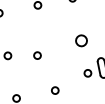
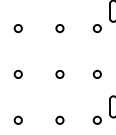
circle: (80, 41) -> (96, 74), size x0.62
circle: (37, 55) -> (59, 74), moved
circle: (86, 72) -> (96, 119), moved

